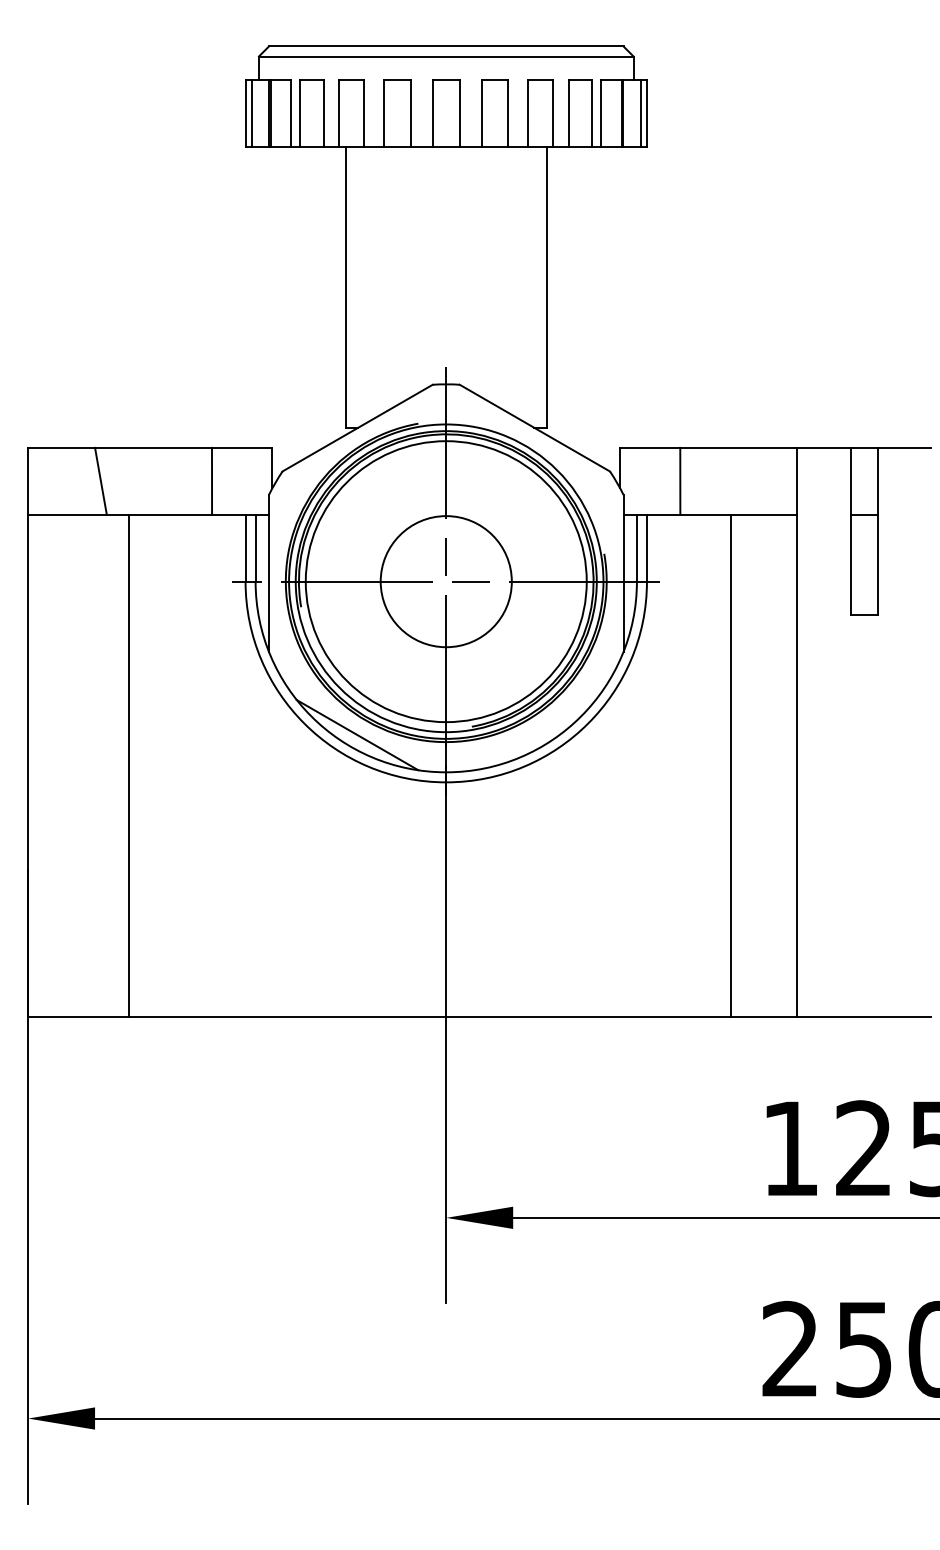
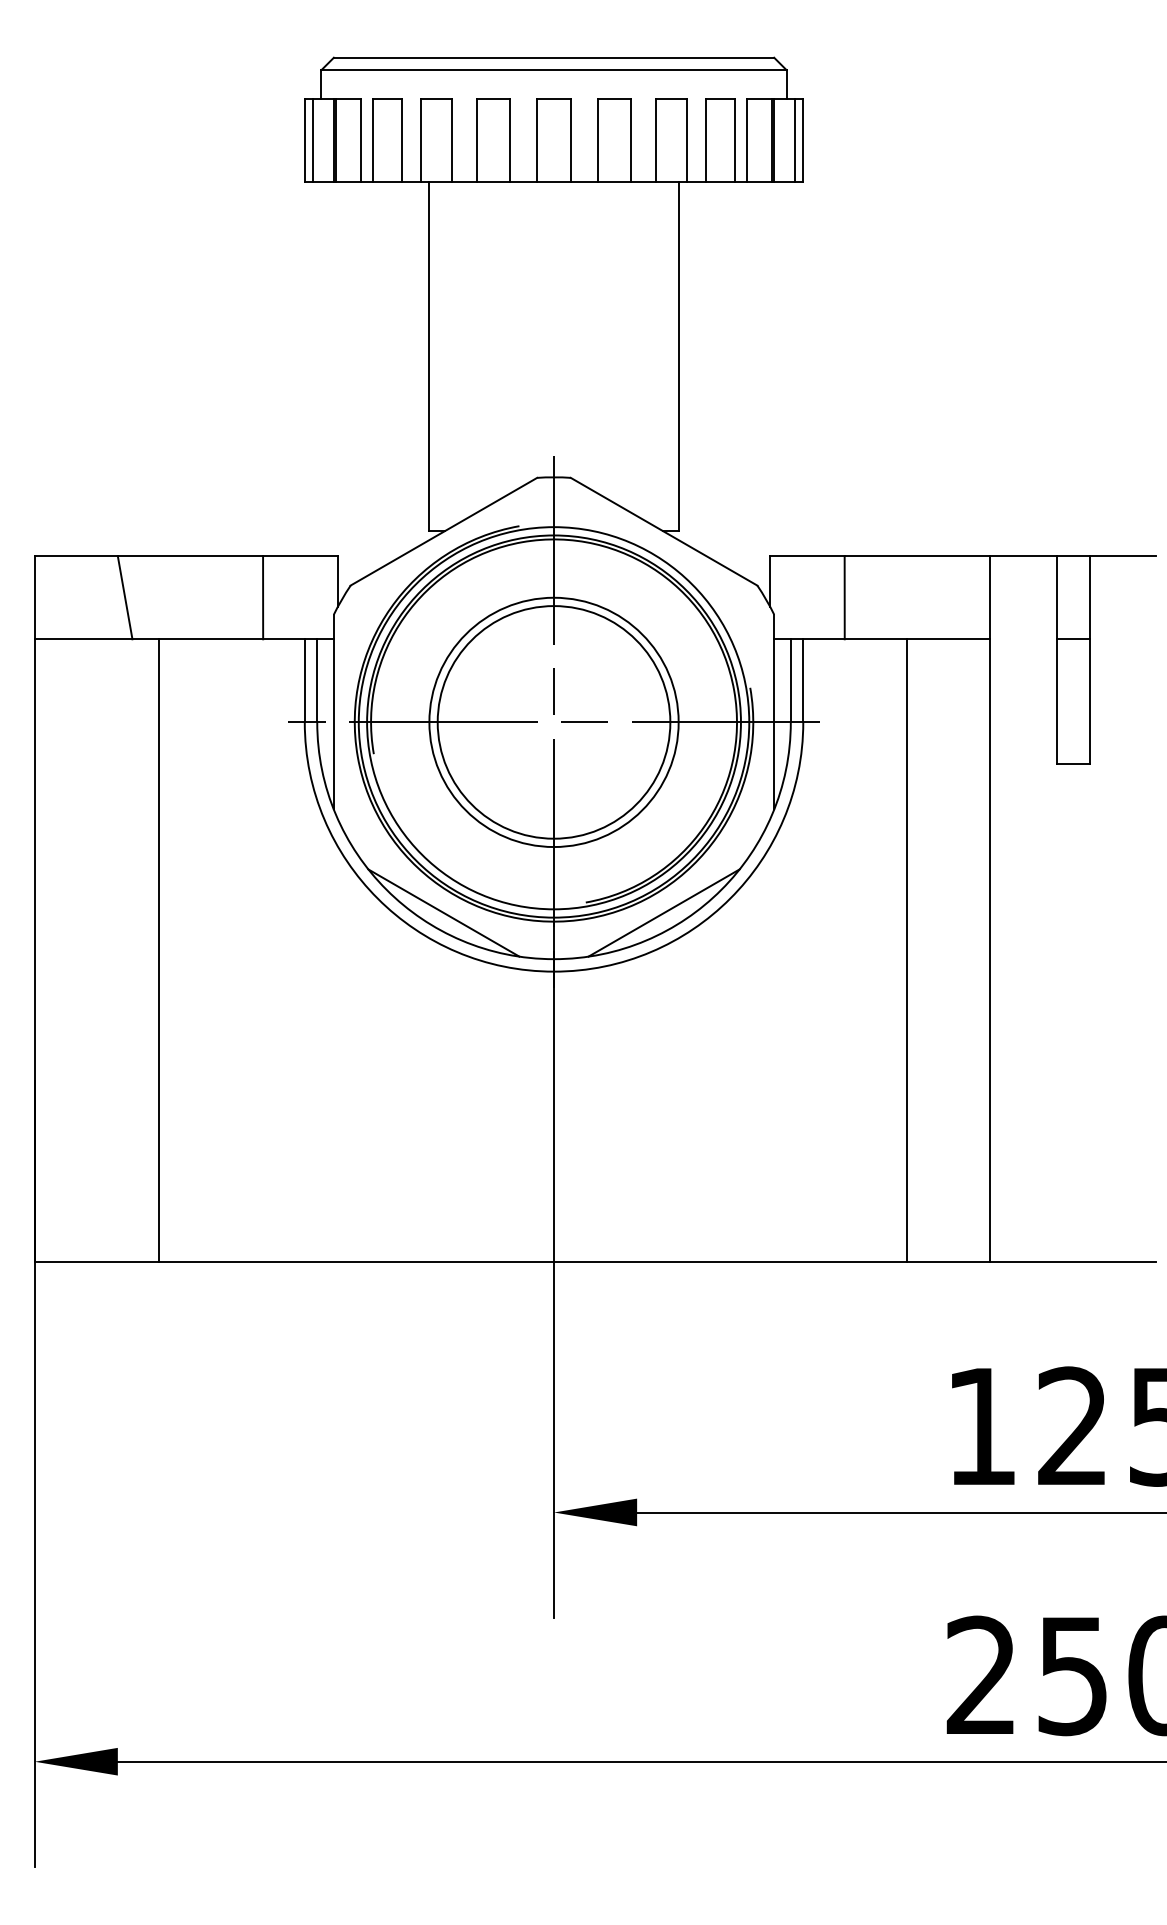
circle: (445, 581) -> (553, 722), size x0.71
circle: (445, 581) -> (553, 722), size x1.43
line: (534, 734) -> (663, 912), added

